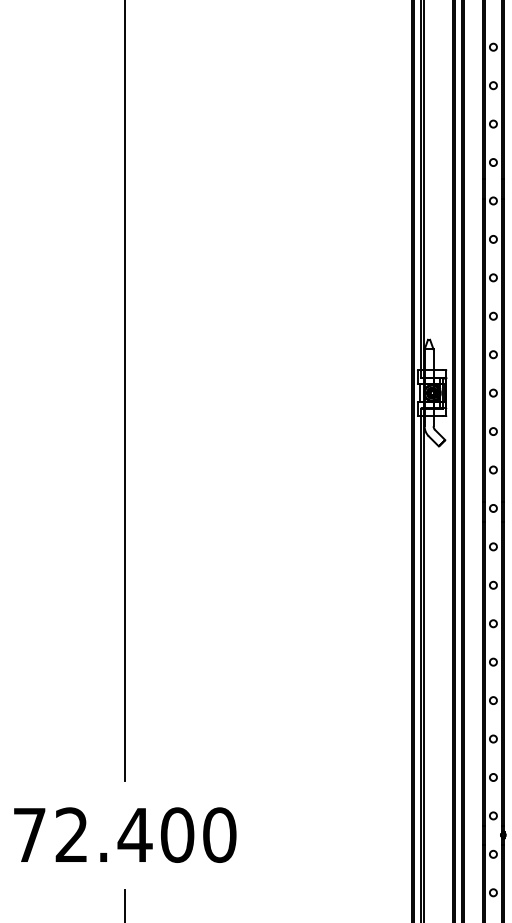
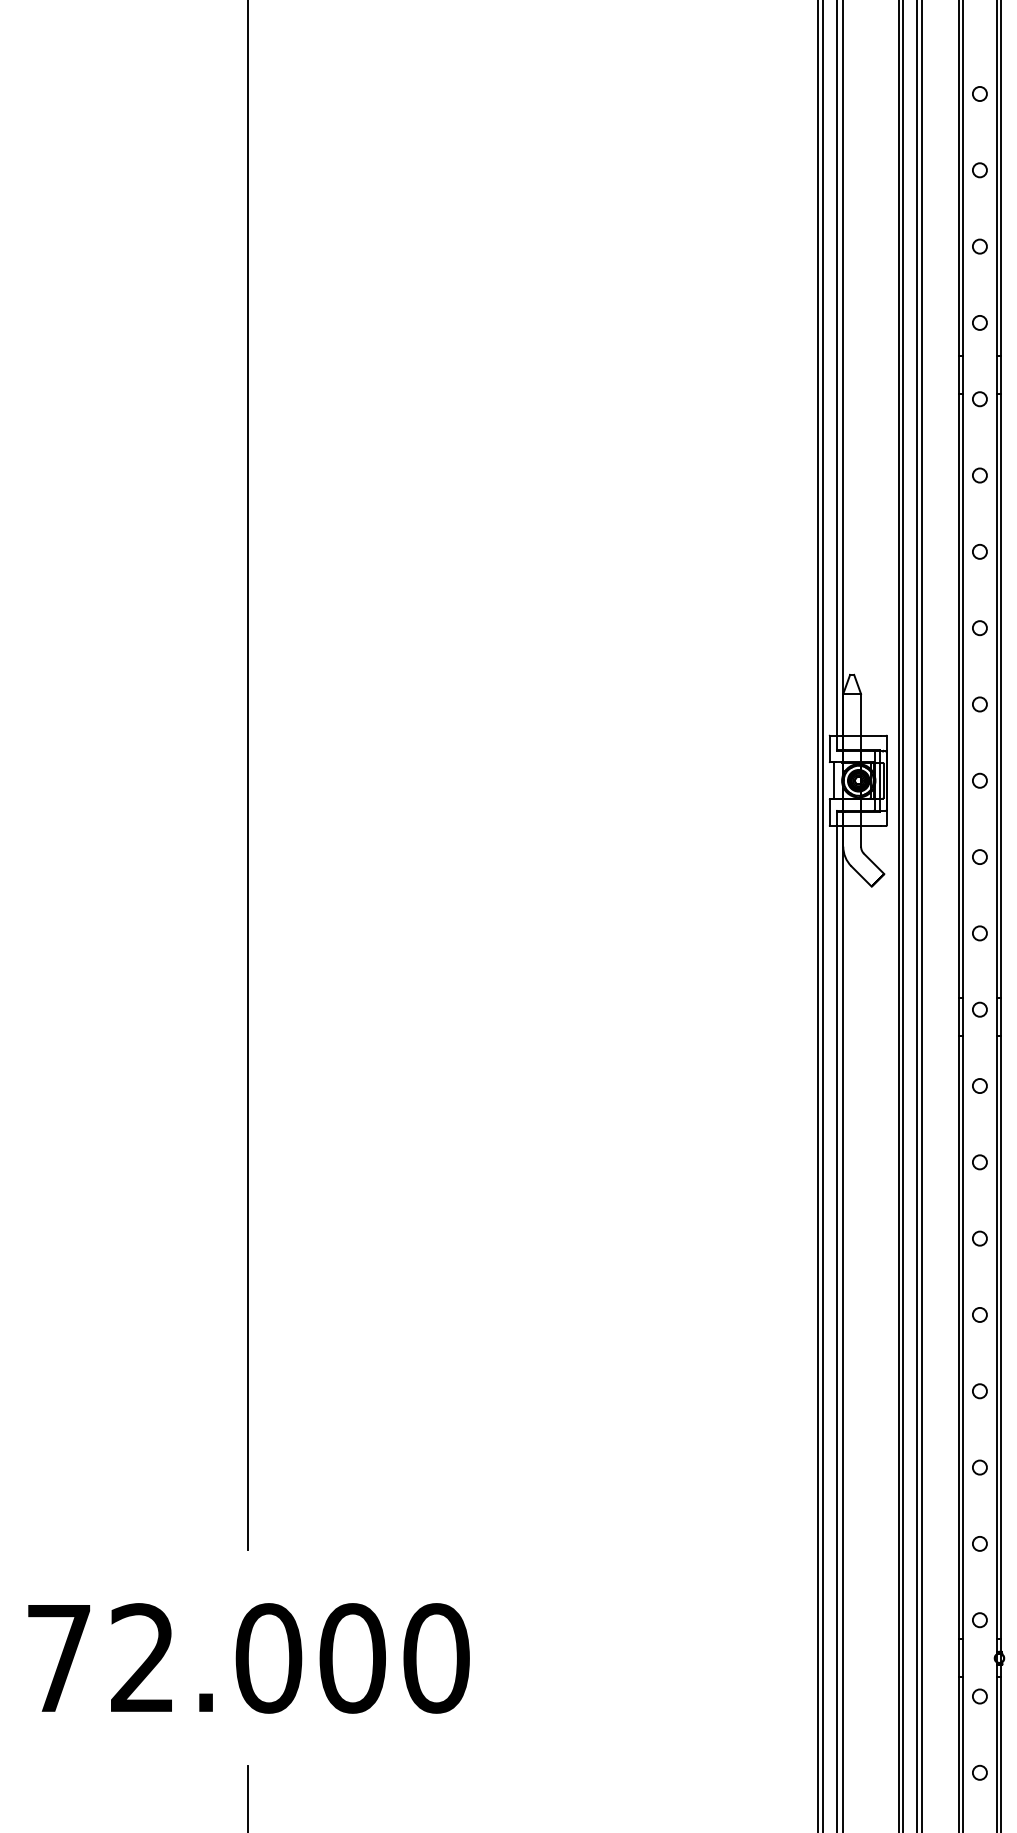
text: (134, 834) -> (267, 1657), 72.400 -> 72.000

